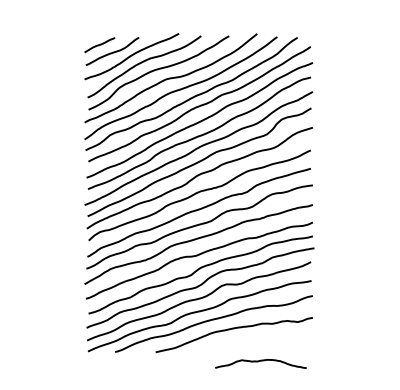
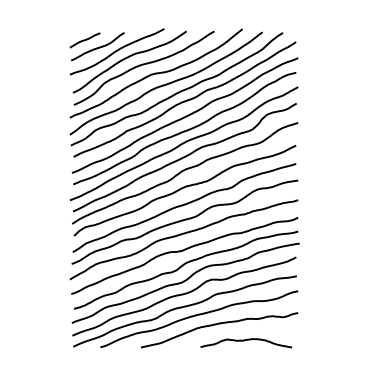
curve: (260, 361) -> (245, 340), moved

